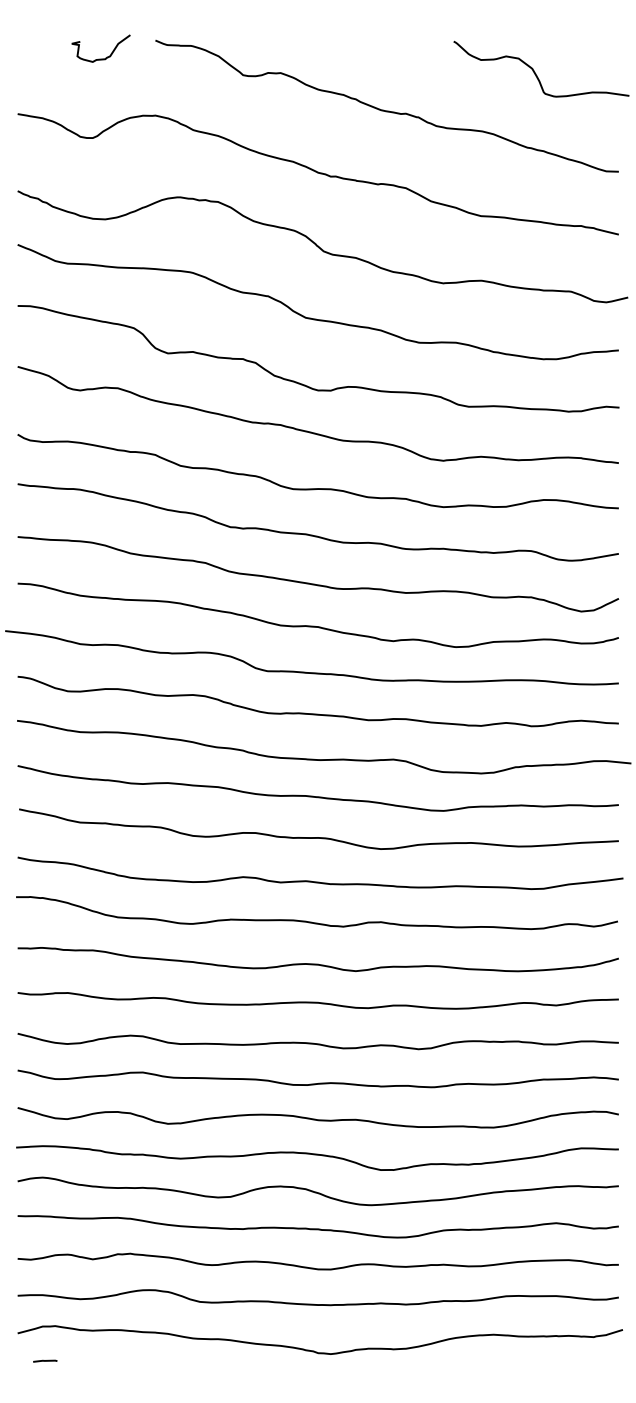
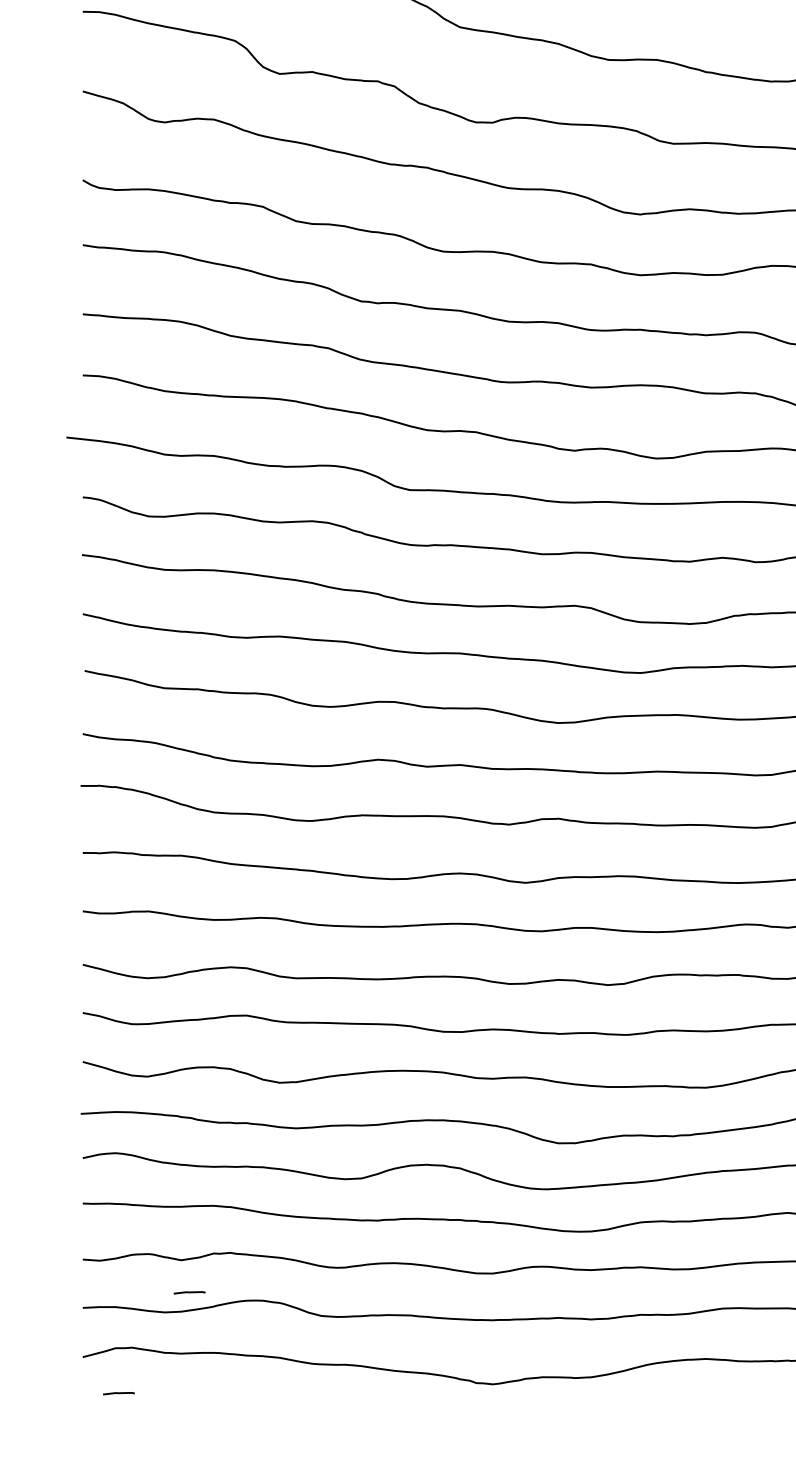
line: (99, 1283) -> (189, 1291), added

